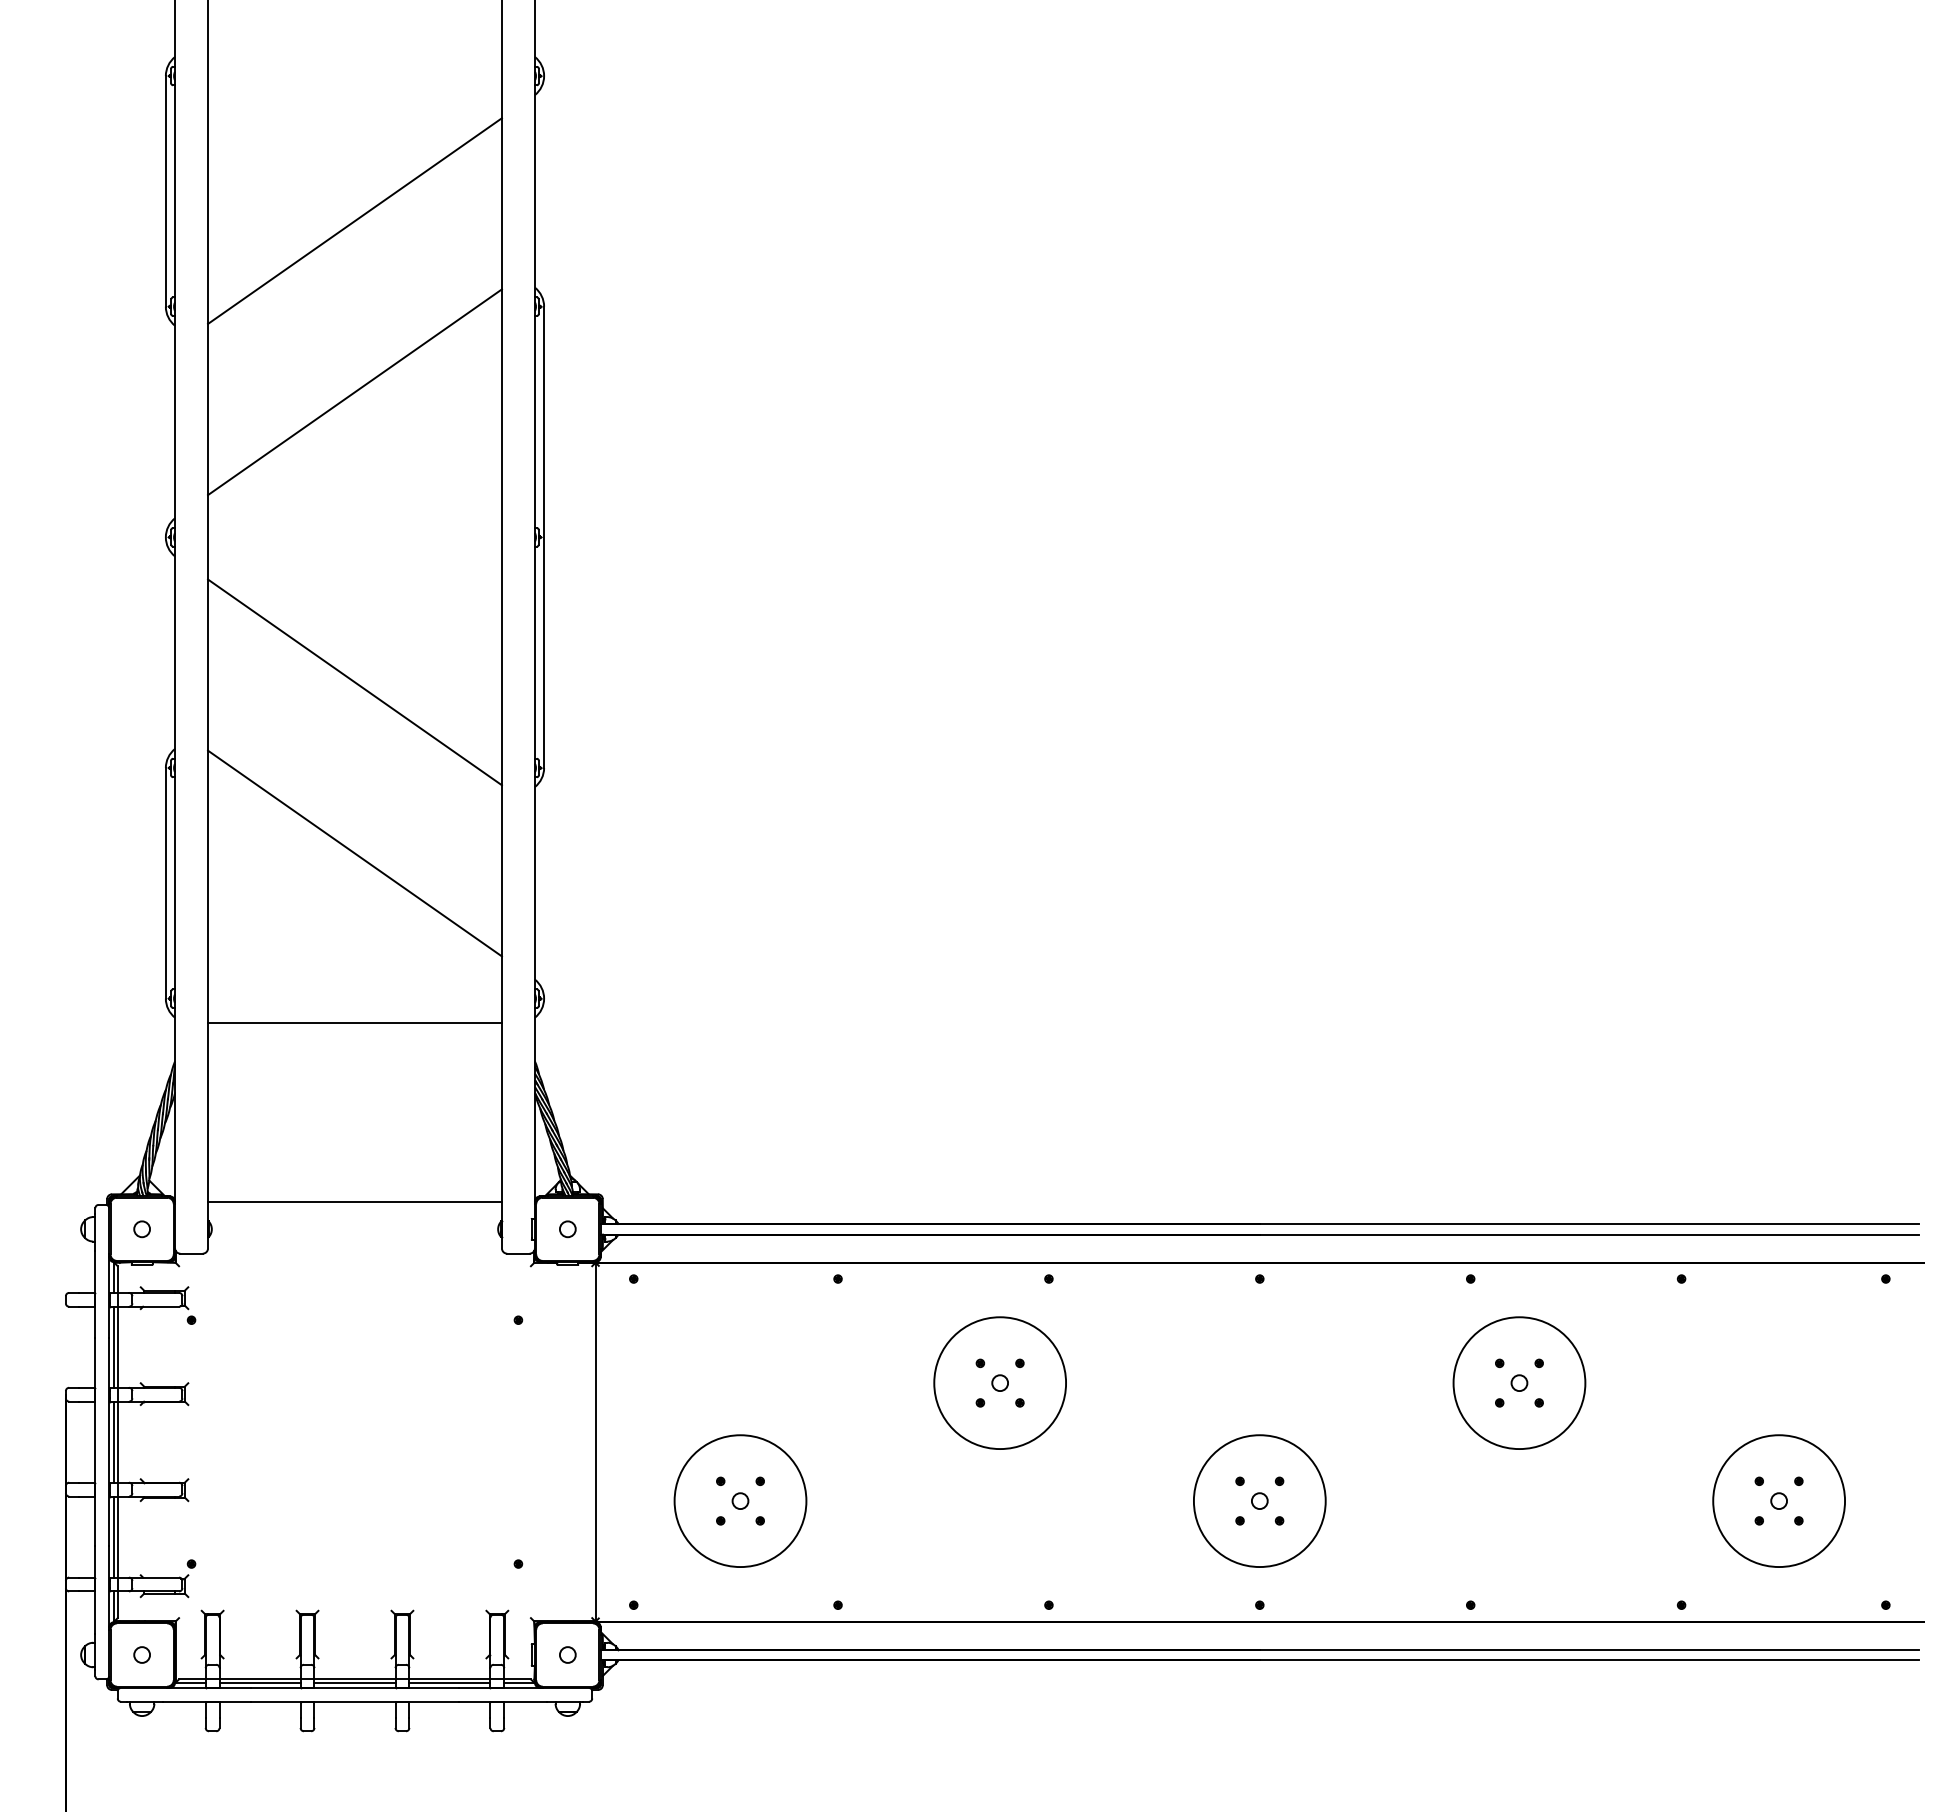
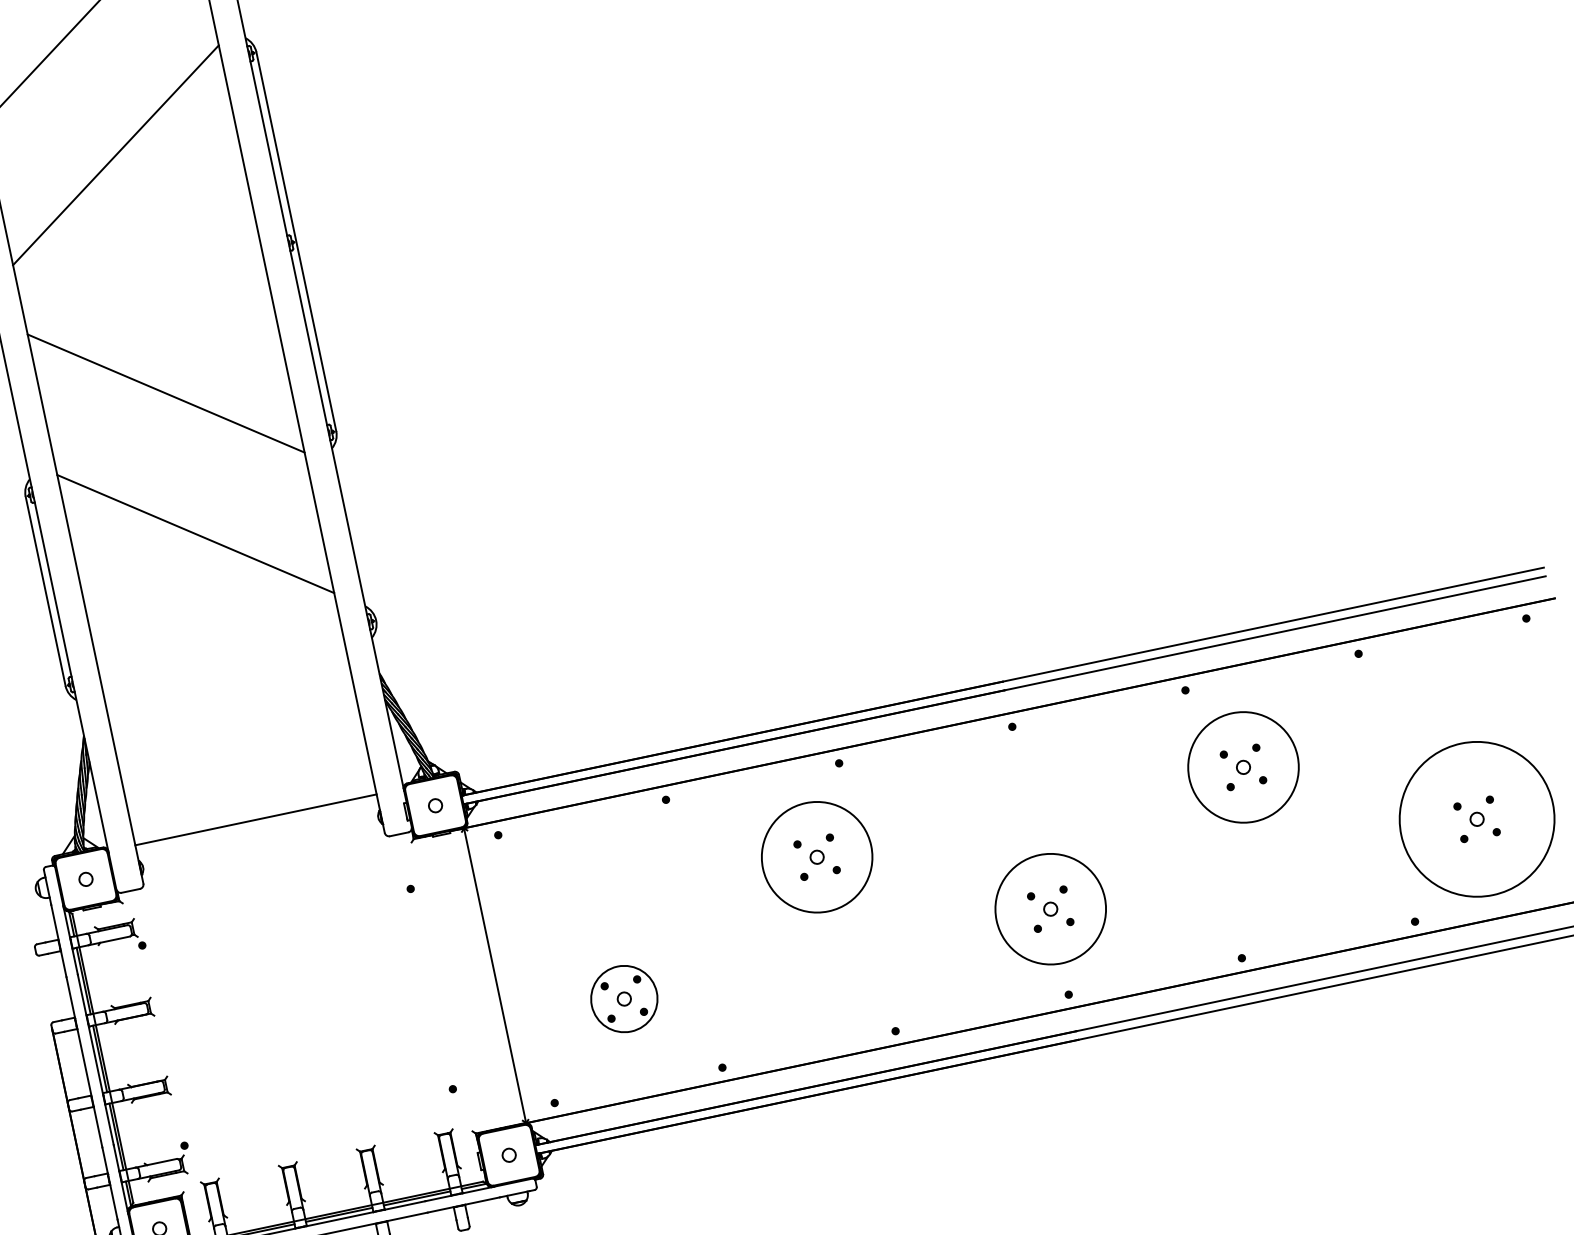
line: (354, 1023) -> (224, 673), removed
circle: (740, 1501) -> (624, 999), size x0.6
circle: (1779, 1501) -> (1477, 819), size x1.4

